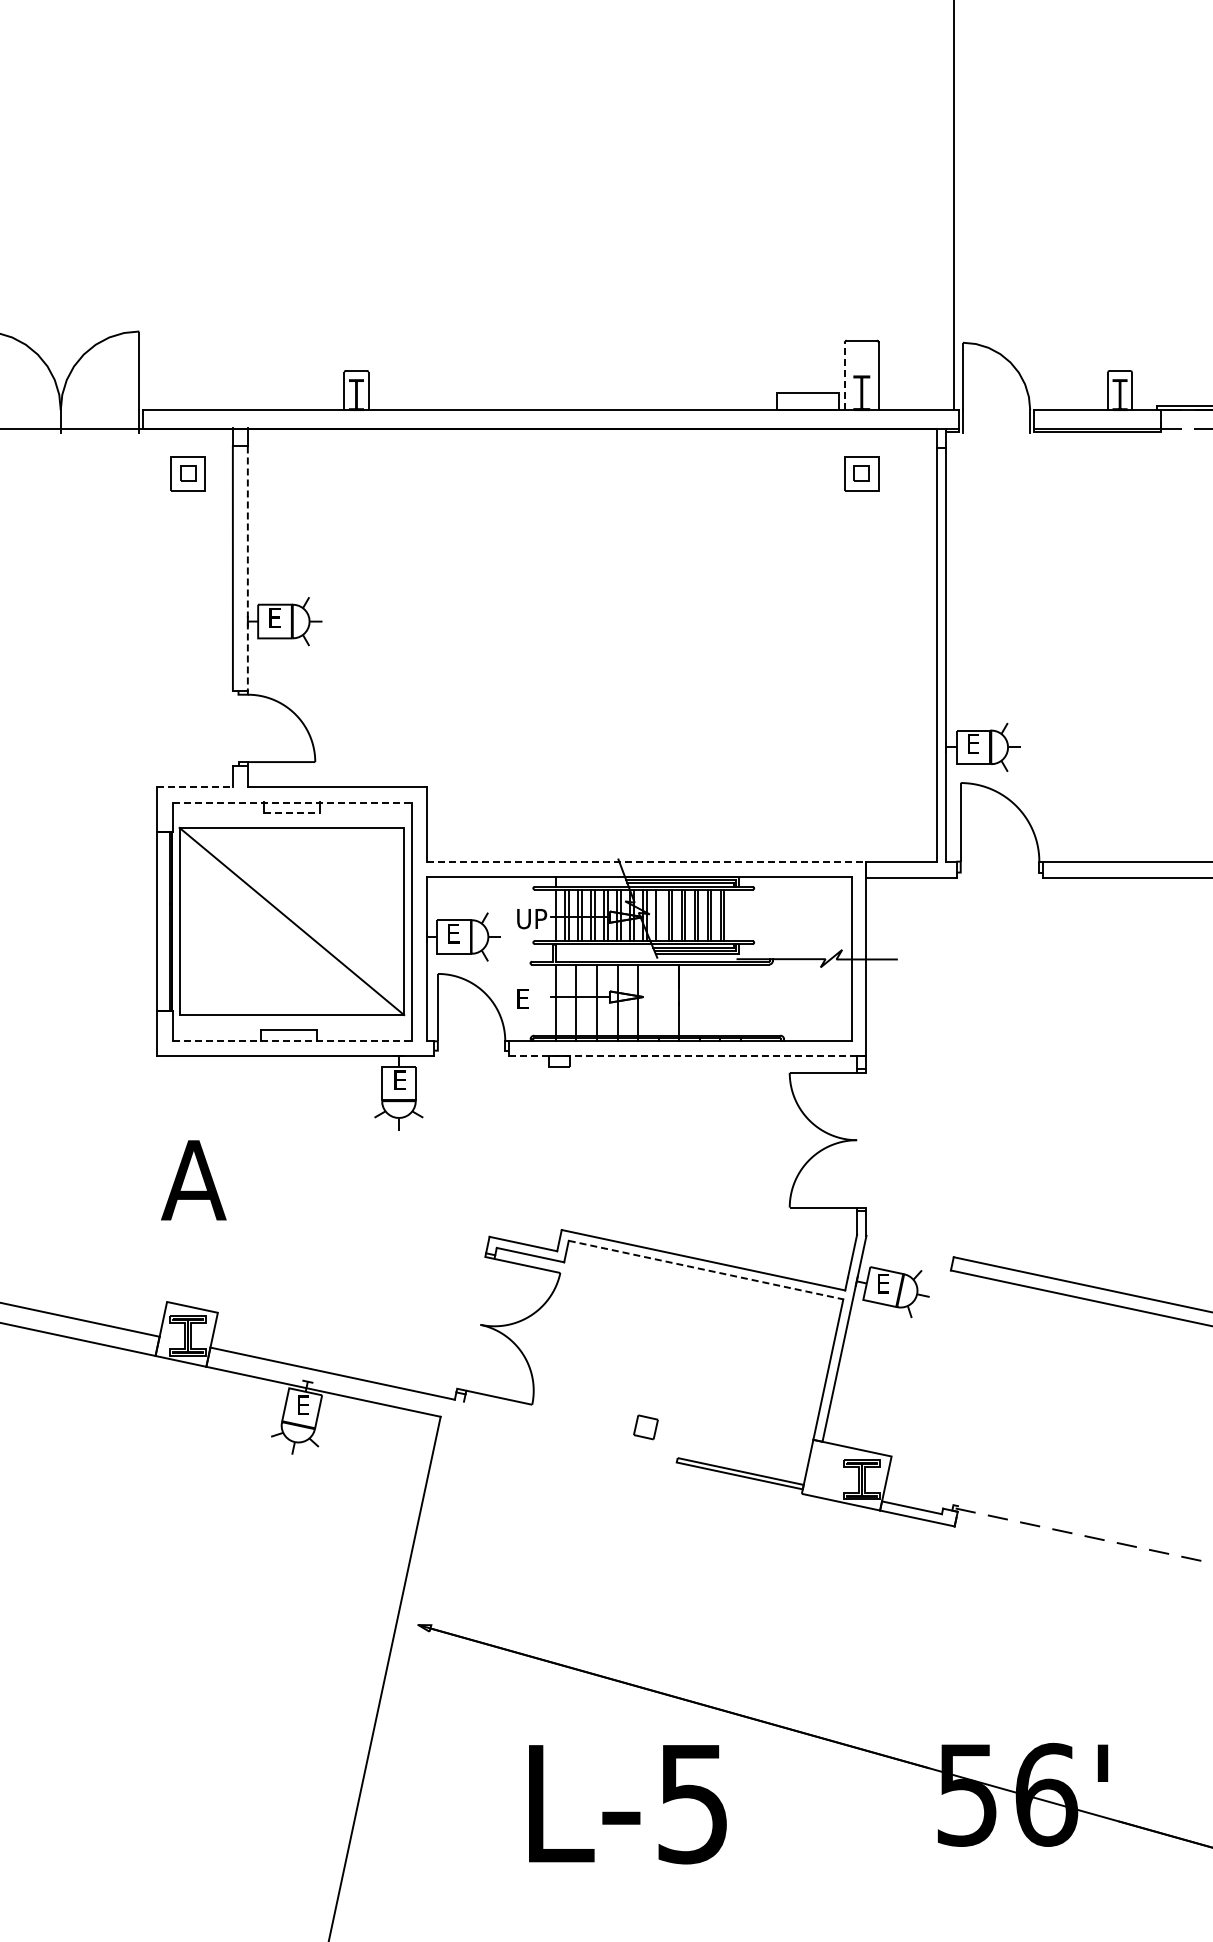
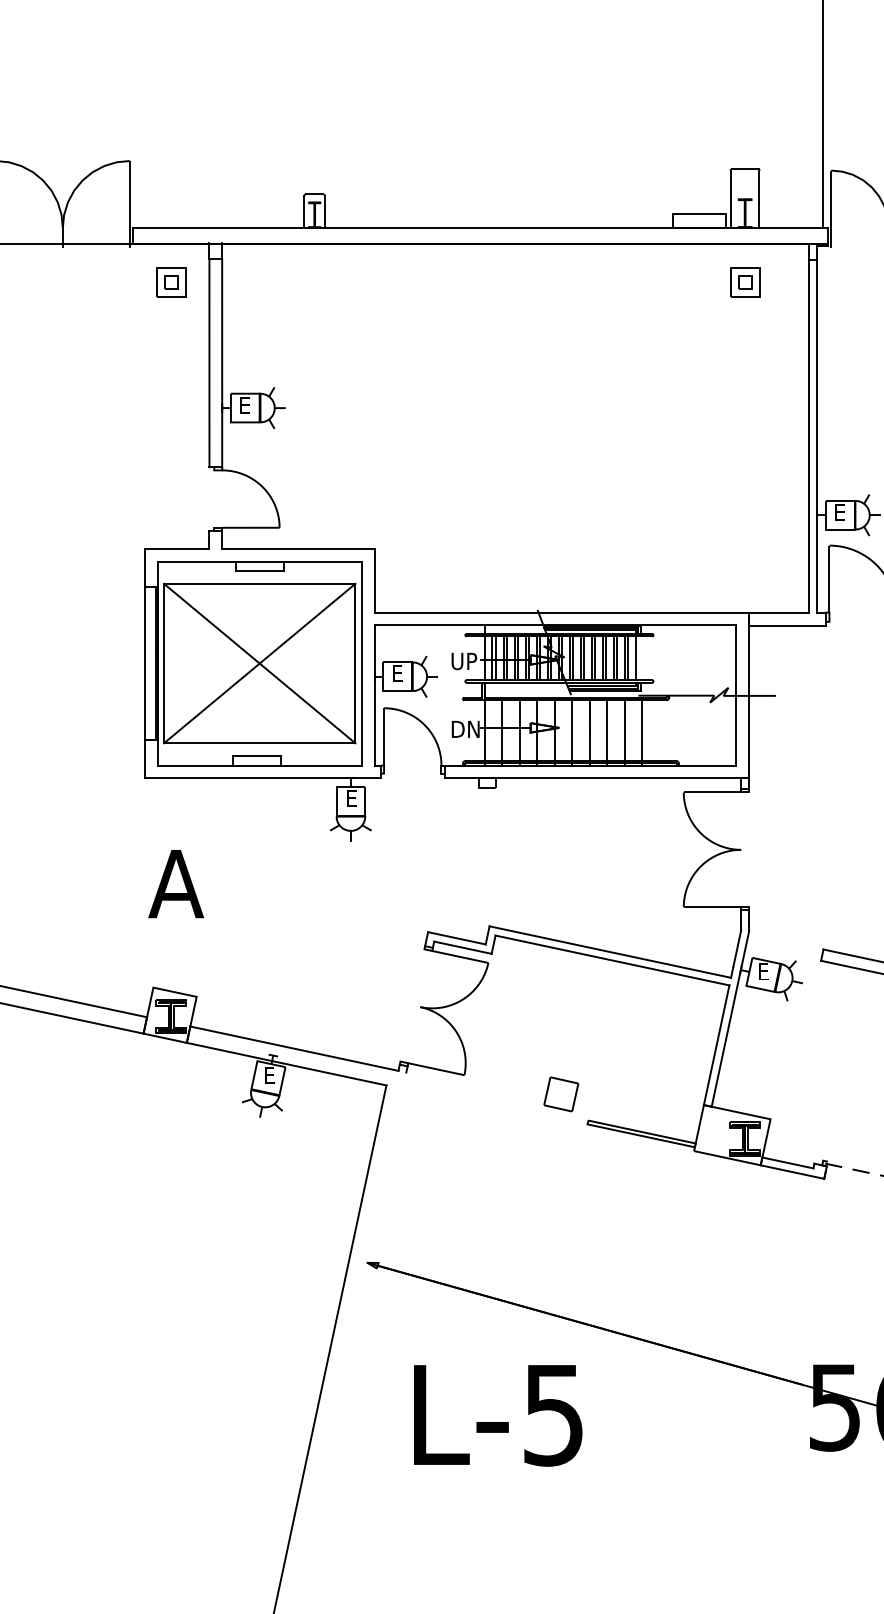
line: (844, 375) -> (730, 198), dashed -> solid
line: (247, 569) -> (221, 363), dashed -> solid
line: (195, 786) -> (177, 548), dashed -> solid
line: (292, 802) -> (260, 562), dashed -> solid
line: (292, 812) -> (260, 570), dashed -> solid
line: (646, 861) -> (561, 612), dashed -> solid
line: (659, 915) -> (572, 658), added
line: (733, 915) -> (635, 658), added
line: (291, 921) -> (259, 663), added
text: (533, 998) -> (465, 729), E -> DN
line: (658, 999) -> (571, 729), added
line: (699, 999) -> (606, 729), added
line: (720, 999) -> (624, 729), added
line: (741, 999) -> (642, 729), added
line: (292, 1041) -> (260, 765), dashed -> solid
line: (687, 1056) -> (596, 778), dashed -> solid
line: (706, 1270) -> (612, 960), dashed -> solid
part: (645, 1427) -> (560, 1094), size x1.67
text: (627, 1804) -> (497, 1415), moved

